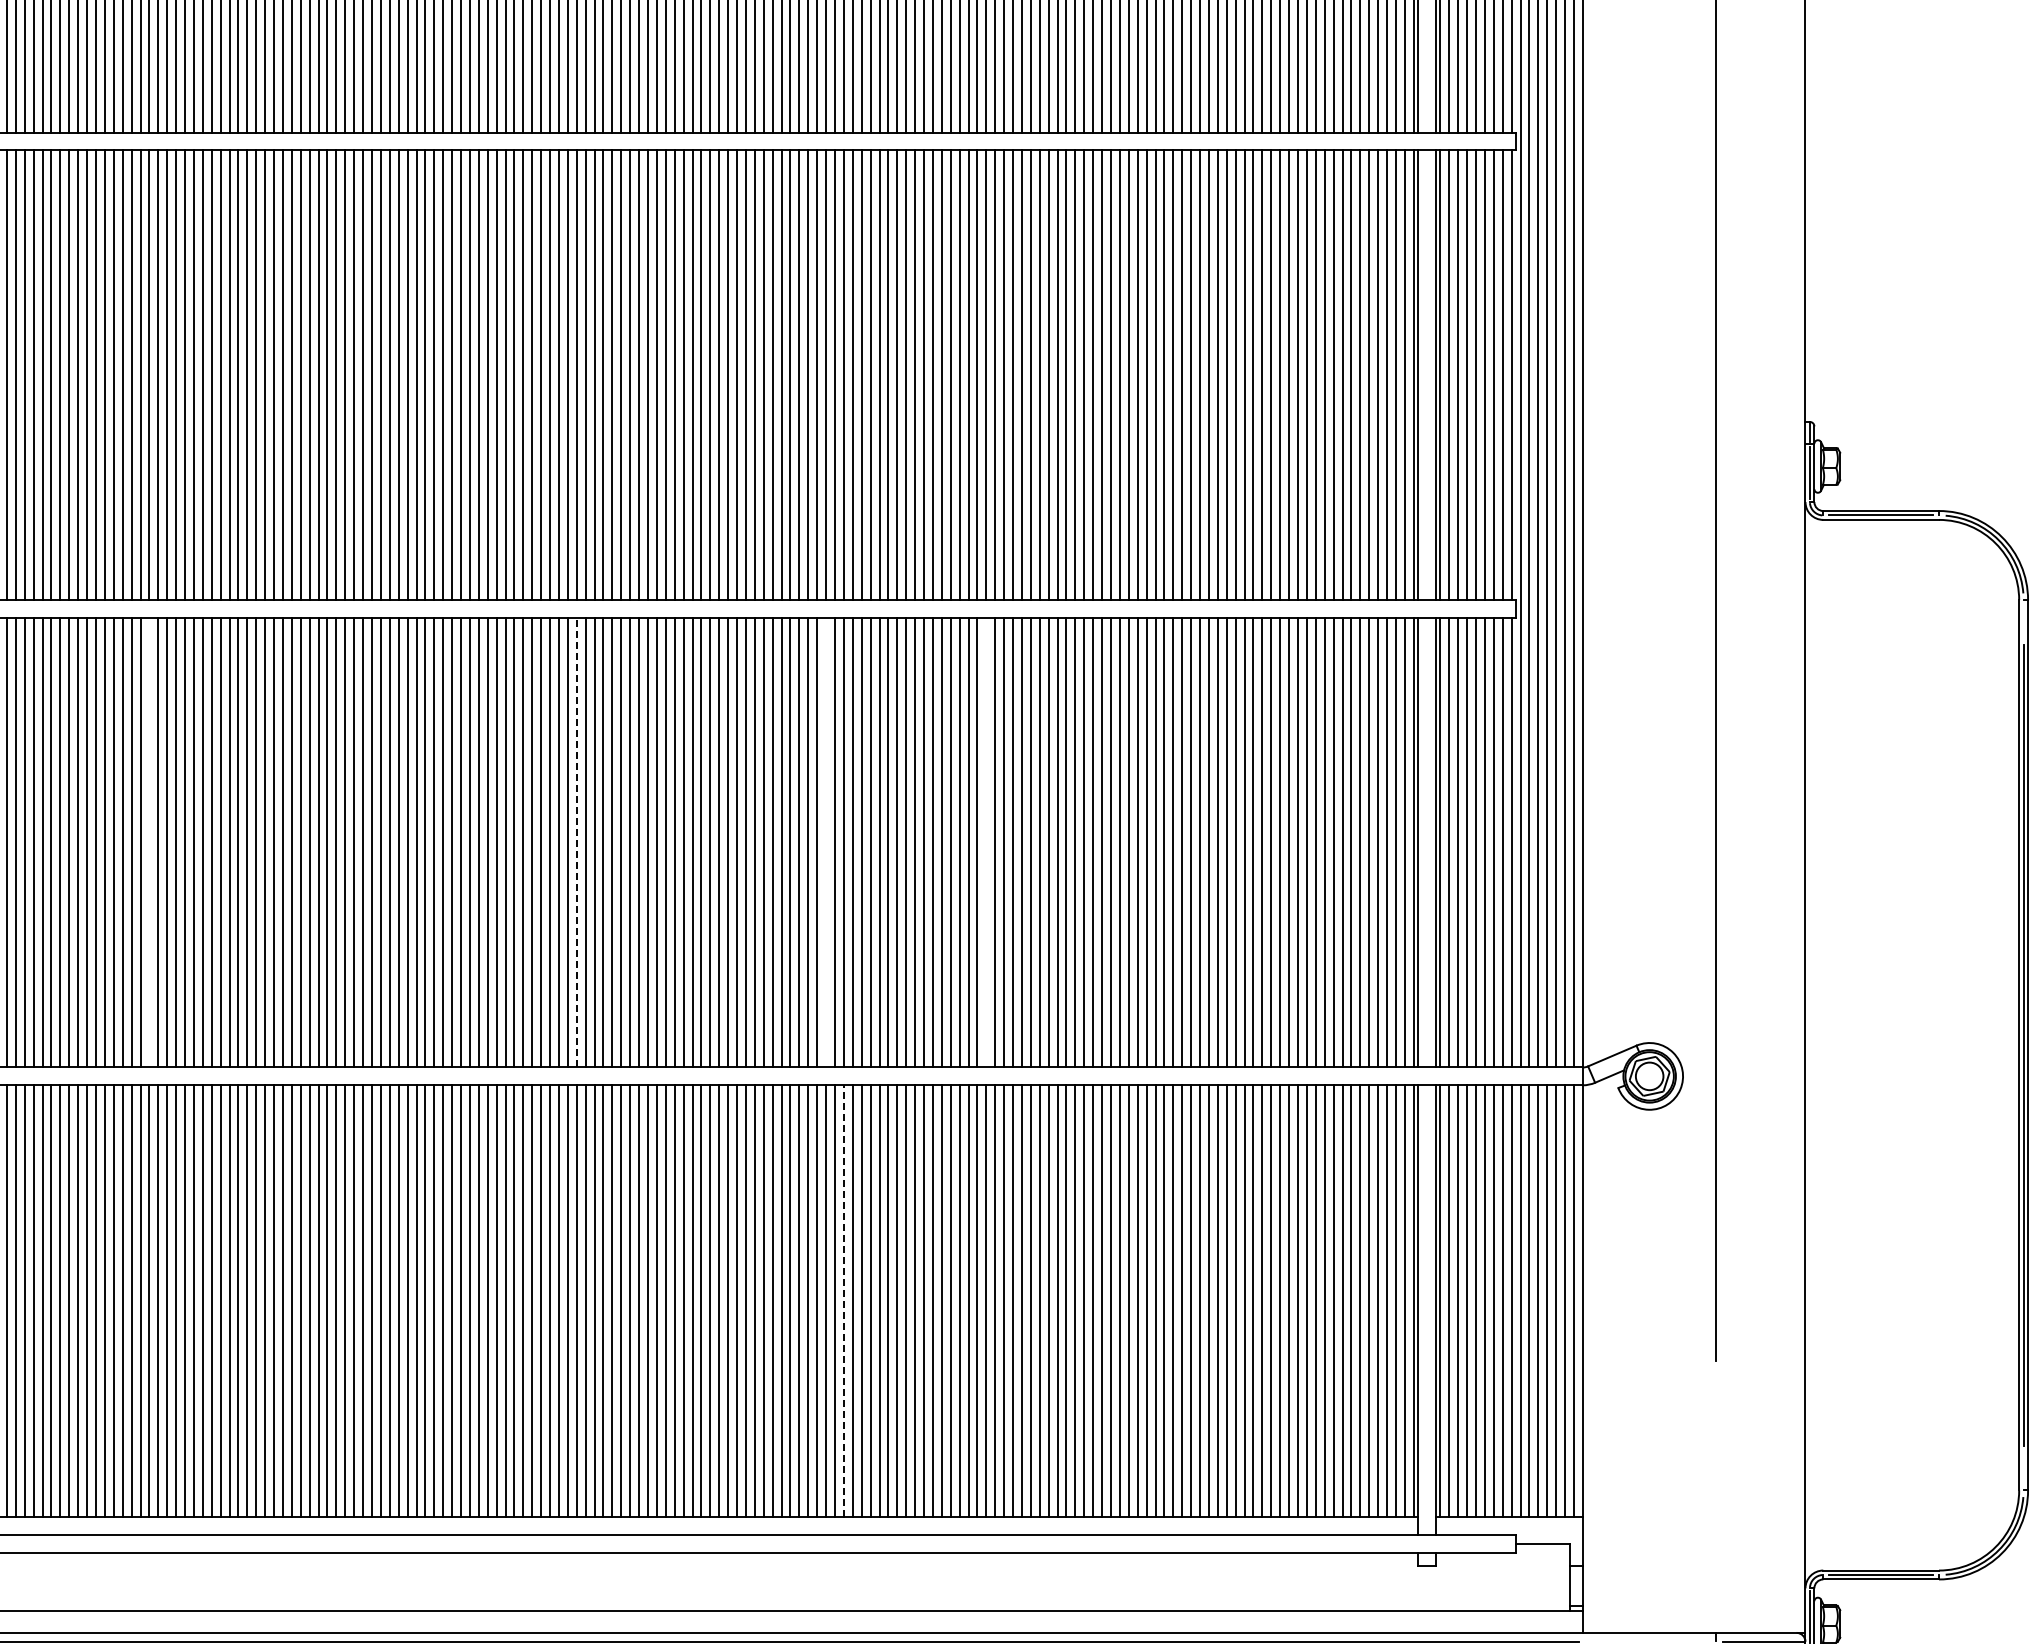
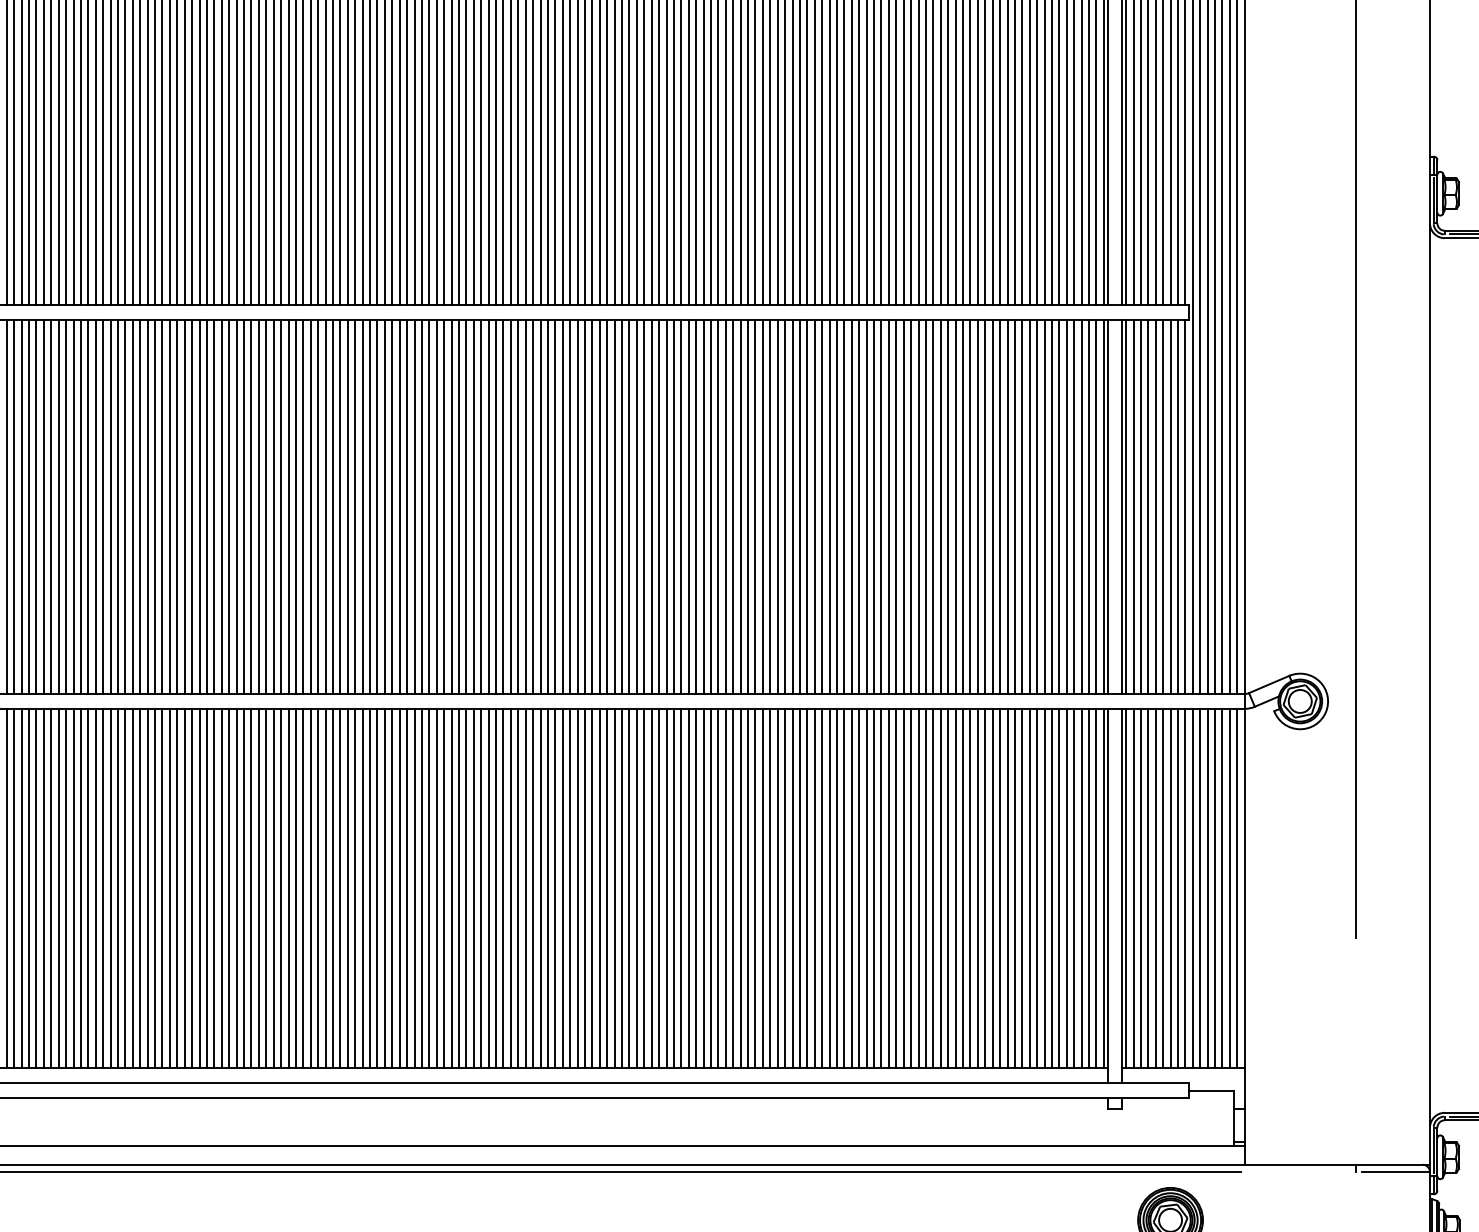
line: (149, 842) -> (51, 506), added
line: (576, 842) -> (406, 506), dashed -> solid
line: (826, 842) -> (614, 506), added
line: (986, 842) -> (748, 506), added
line: (843, 1301) -> (629, 888), dashed -> solid

